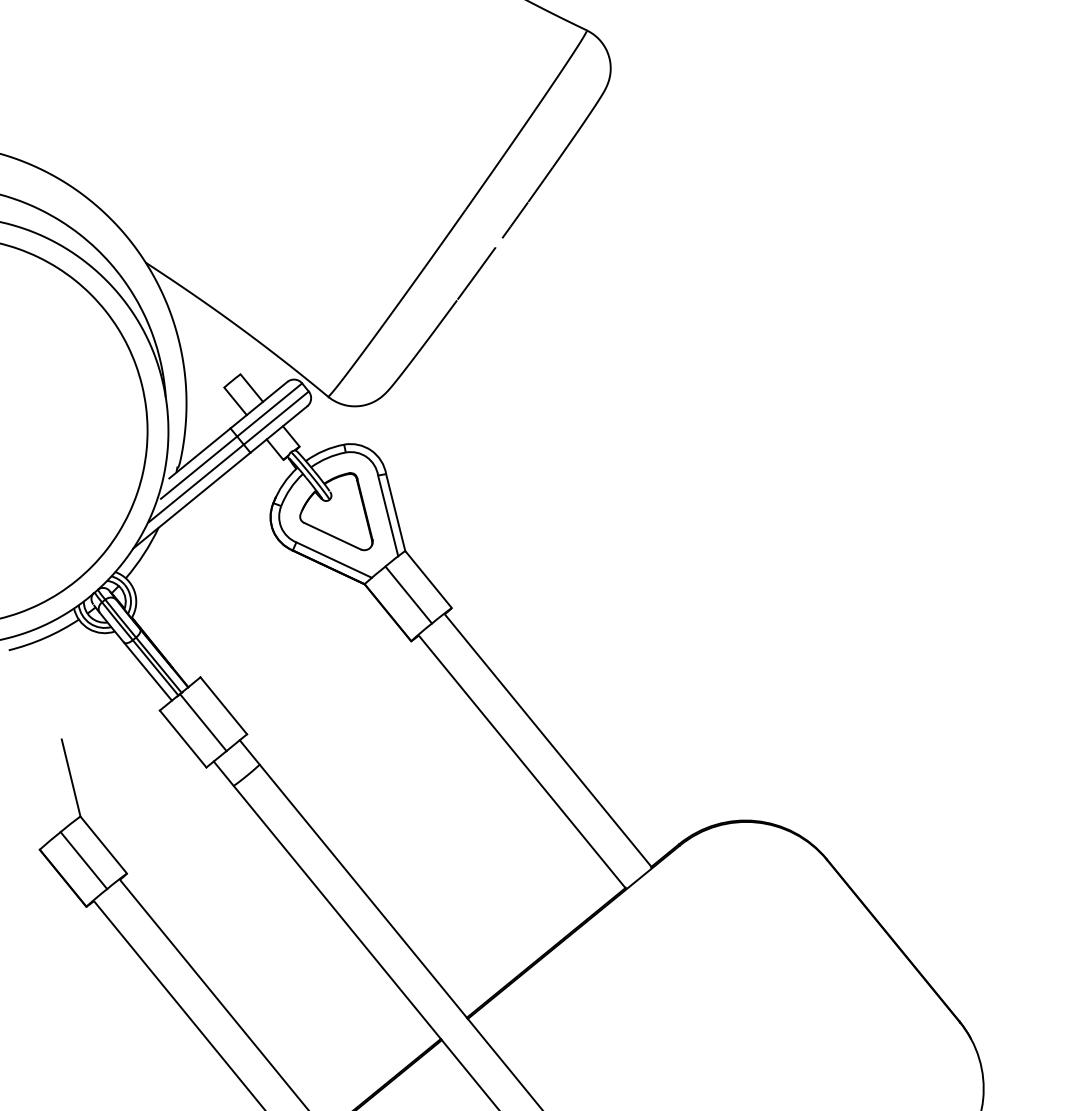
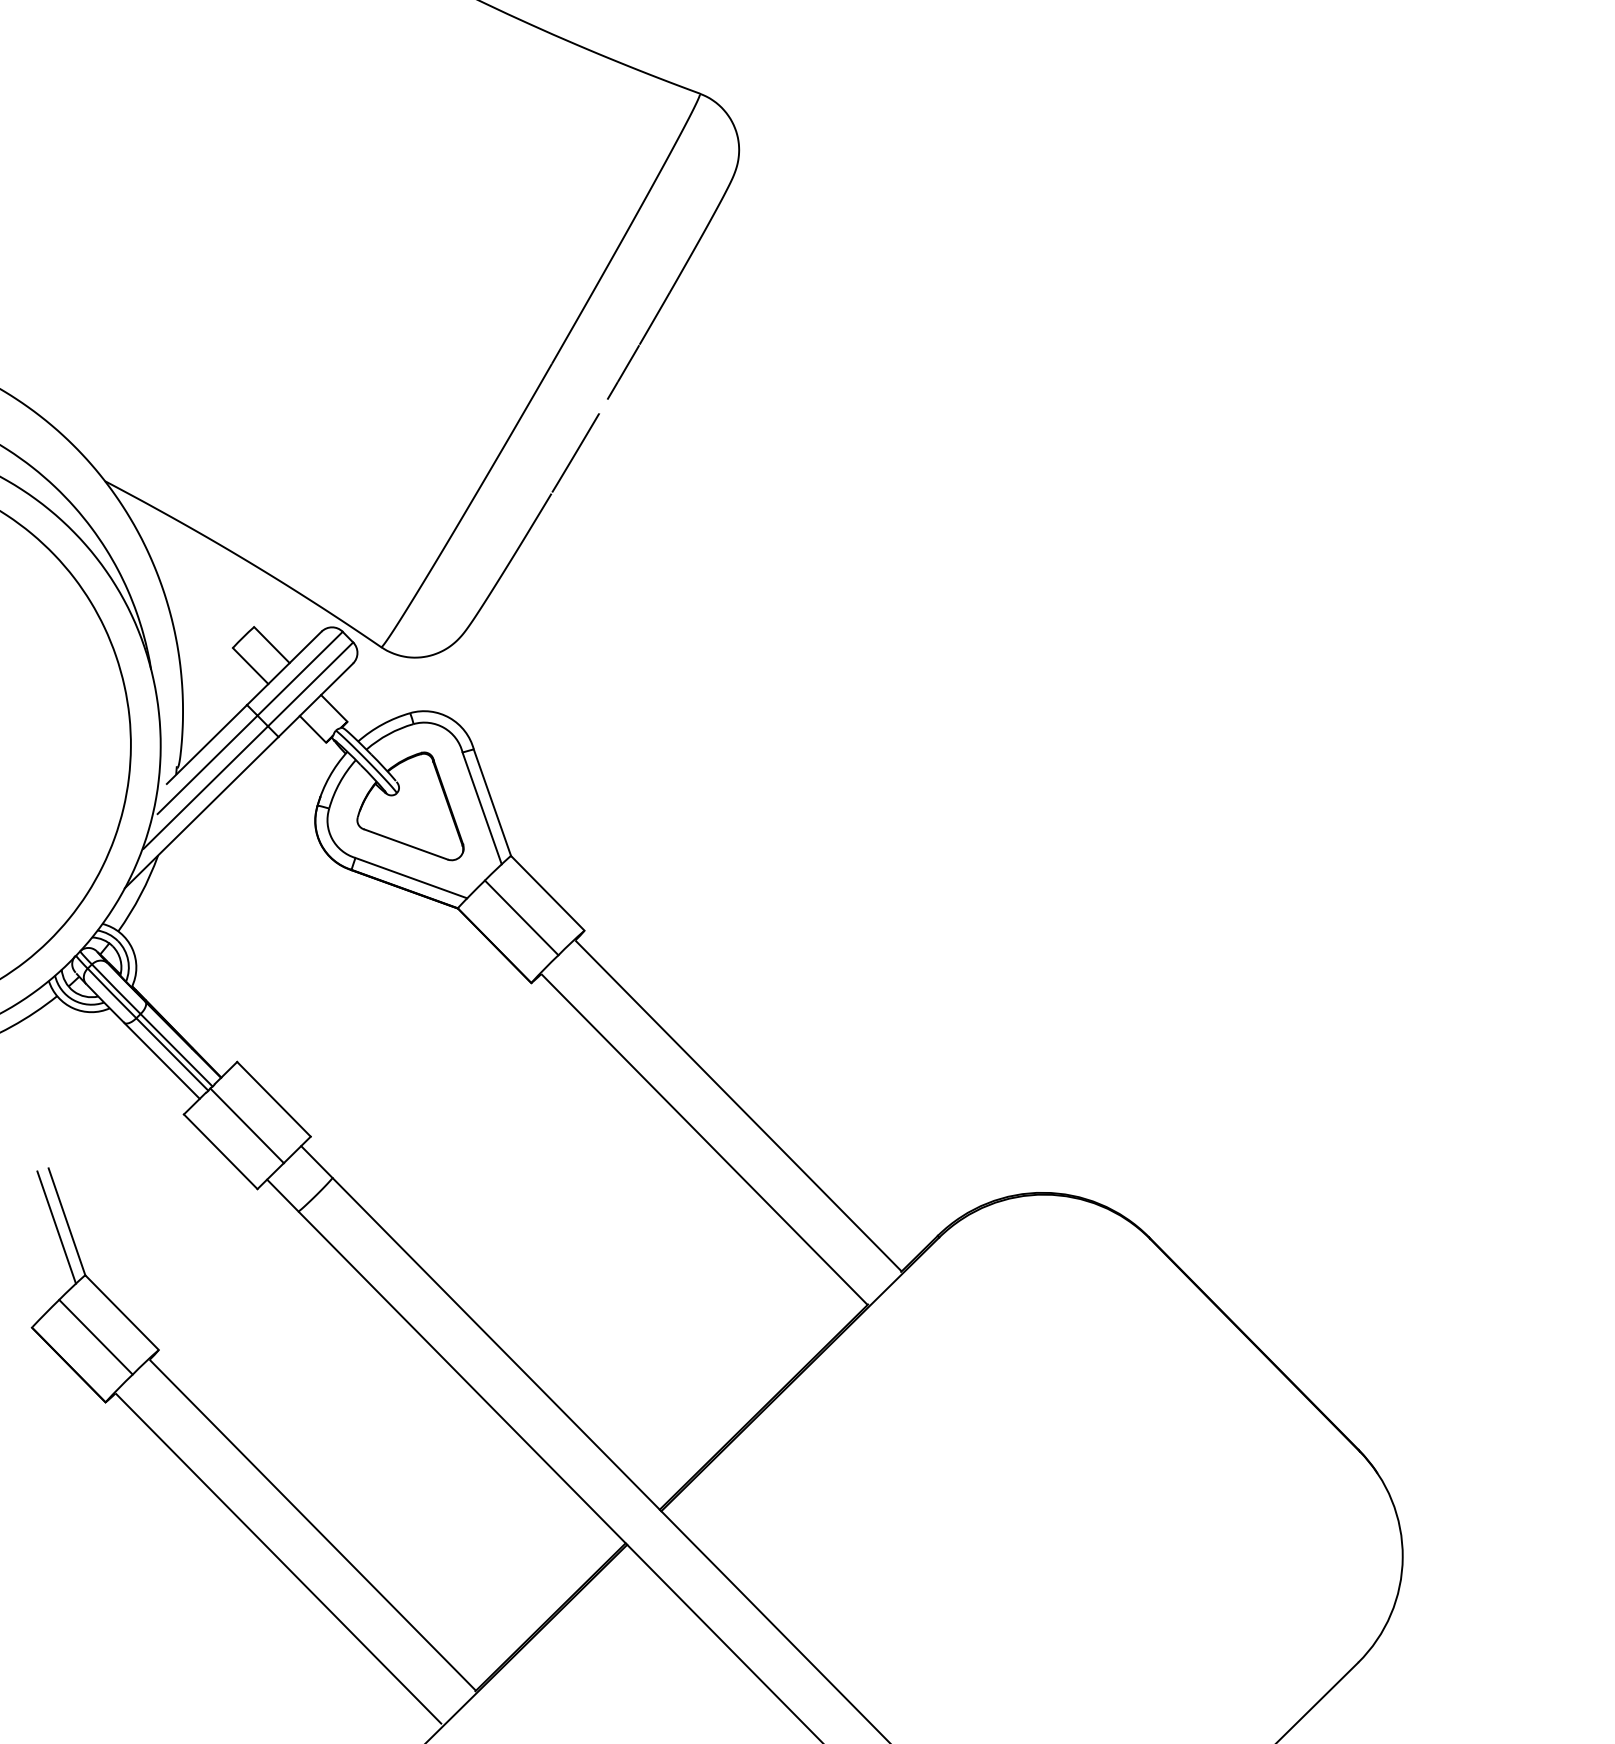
line: (63, 781) -> (56, 1227), added

